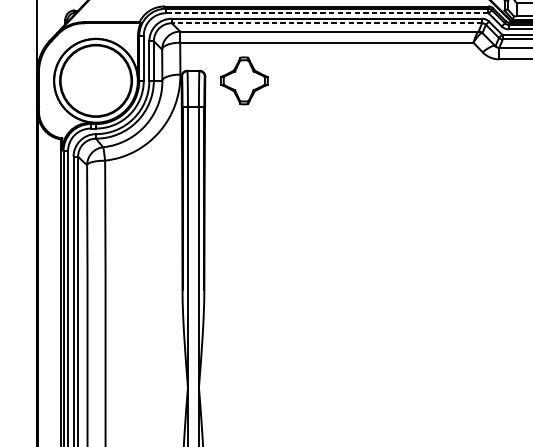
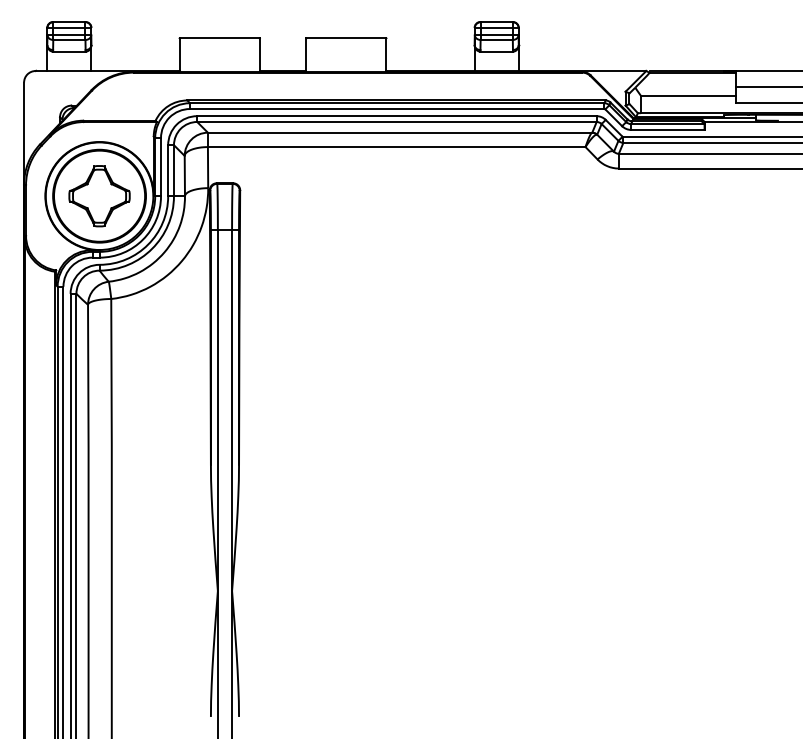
line: (326, 13) -> (396, 109), dashed -> solid
line: (326, 22) -> (396, 121), dashed -> solid
part: (244, 81) -> (99, 196), moved

